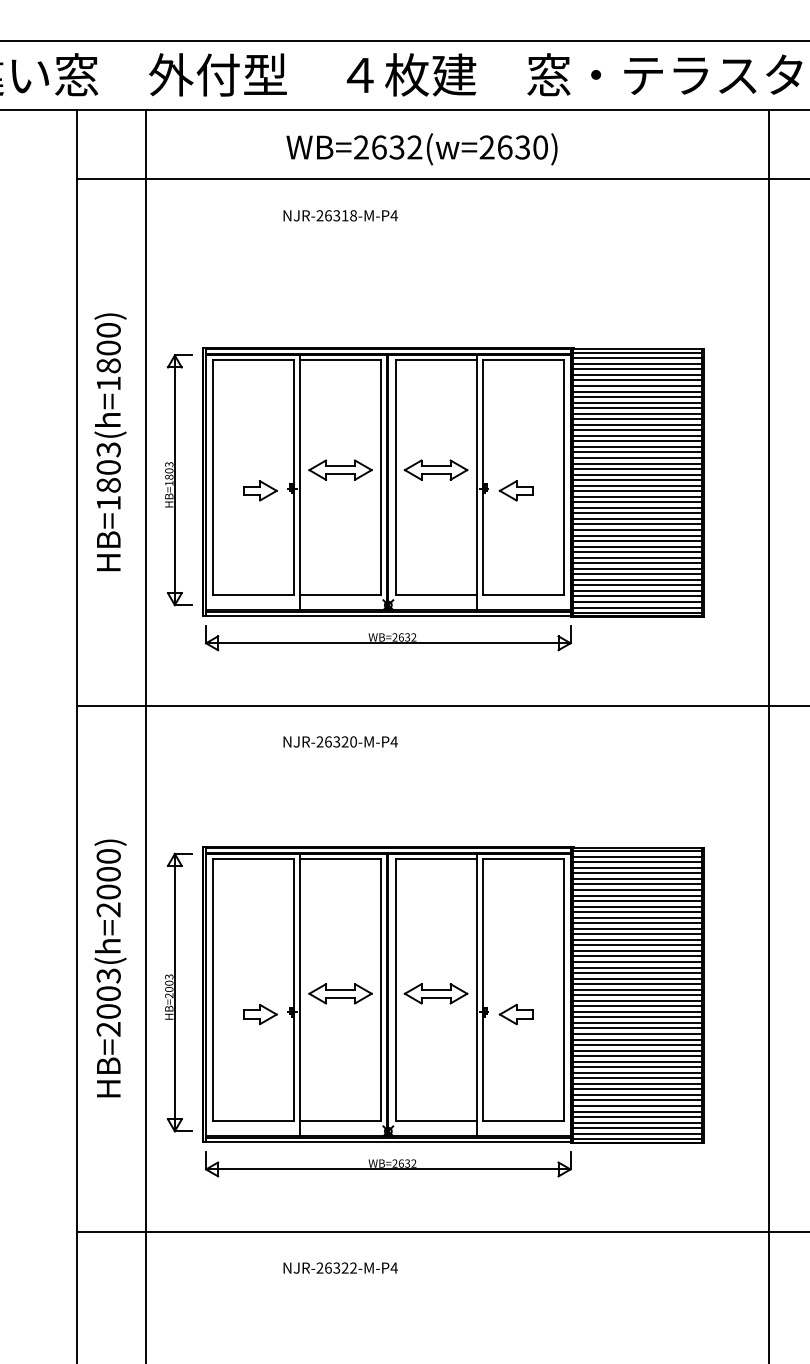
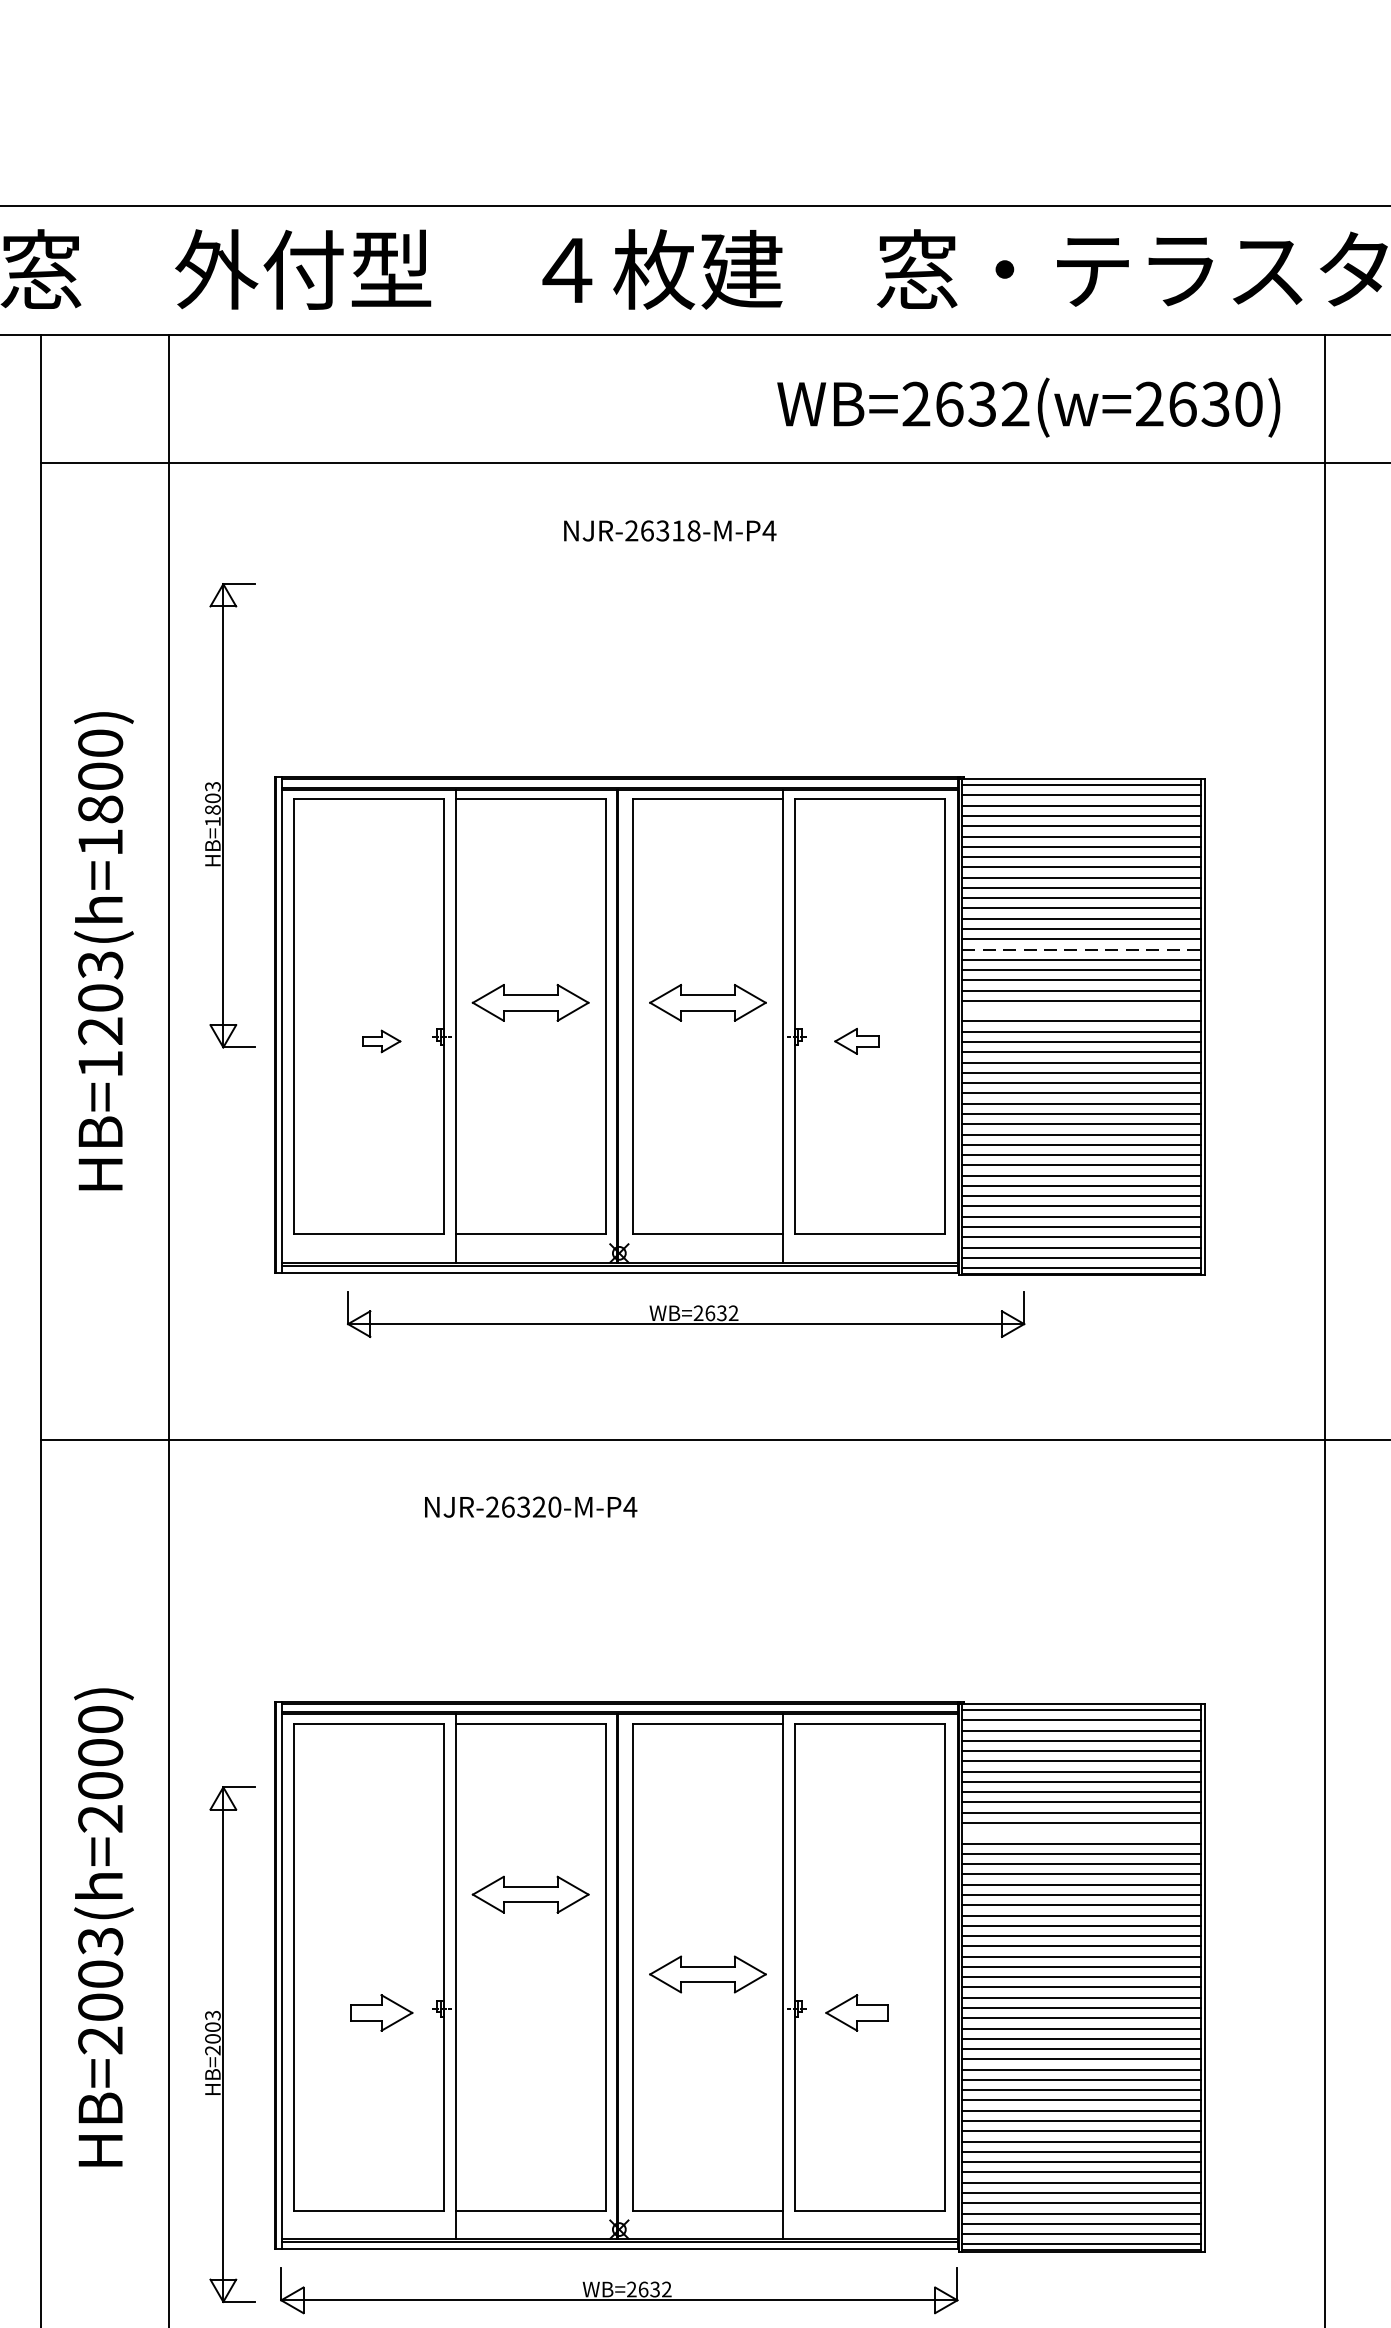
text: (421, 149) -> (1027, 407), moved
text: (340, 215) -> (669, 530), moved
line: (638, 441) -> (1083, 949), solid -> dashed
line: (637, 474) -> (1081, 1010), removed
part: (178, 480) -> (230, 816), moved
text: (108, 485) -> (100, 1031), HB=1803(h=1800) -> HB=1203(h=1800)
part: (260, 490) -> (382, 1040), size x0.6
part: (515, 490) -> (855, 1040), size x0.7
part: (388, 638) -> (686, 1315), moved
line: (637, 917) -> (1081, 1832), removed
part: (178, 992) -> (230, 2044), moved
part: (340, 993) -> (530, 1894), moved

